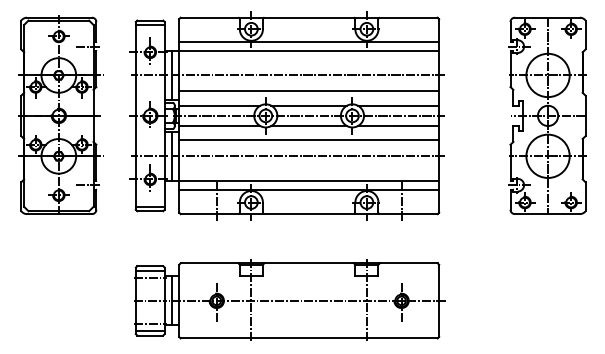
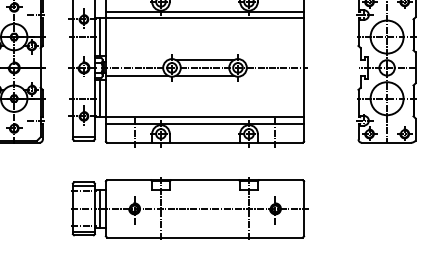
line: (308, 75) -> (204, 37), removed
line: (309, 91) -> (205, 49), removed
line: (219, 105) -> (136, 59), removed
line: (398, 105) -> (273, 59), removed
line: (398, 126) -> (273, 75), removed
line: (309, 140) -> (205, 86), removed
line: (308, 156) -> (204, 98), removed

